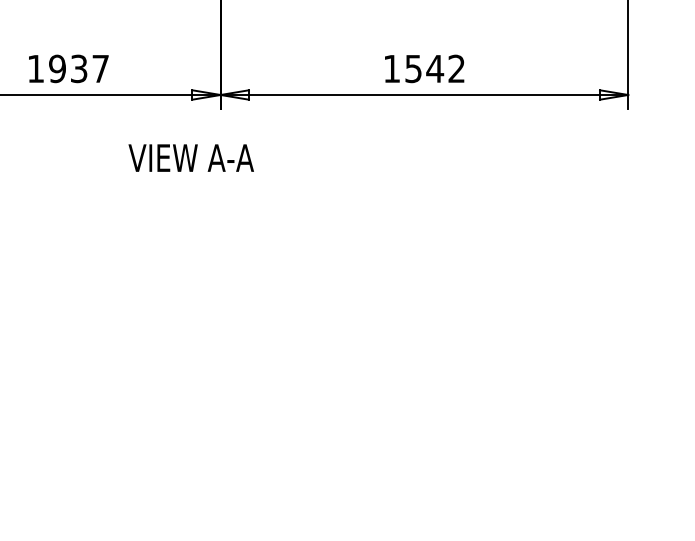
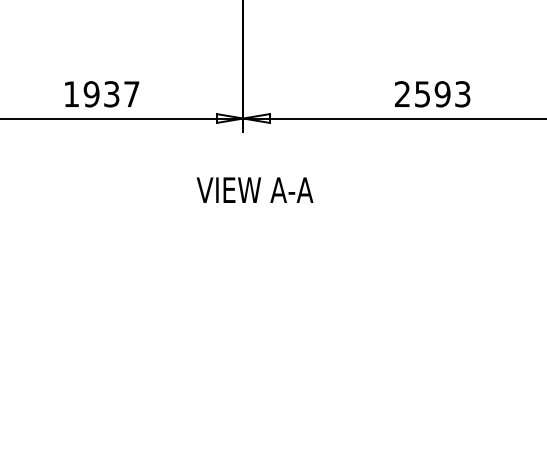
text: (423, 68) -> (431, 93), 1542 -> 2593
text: (190, 157) -> (254, 189), moved

